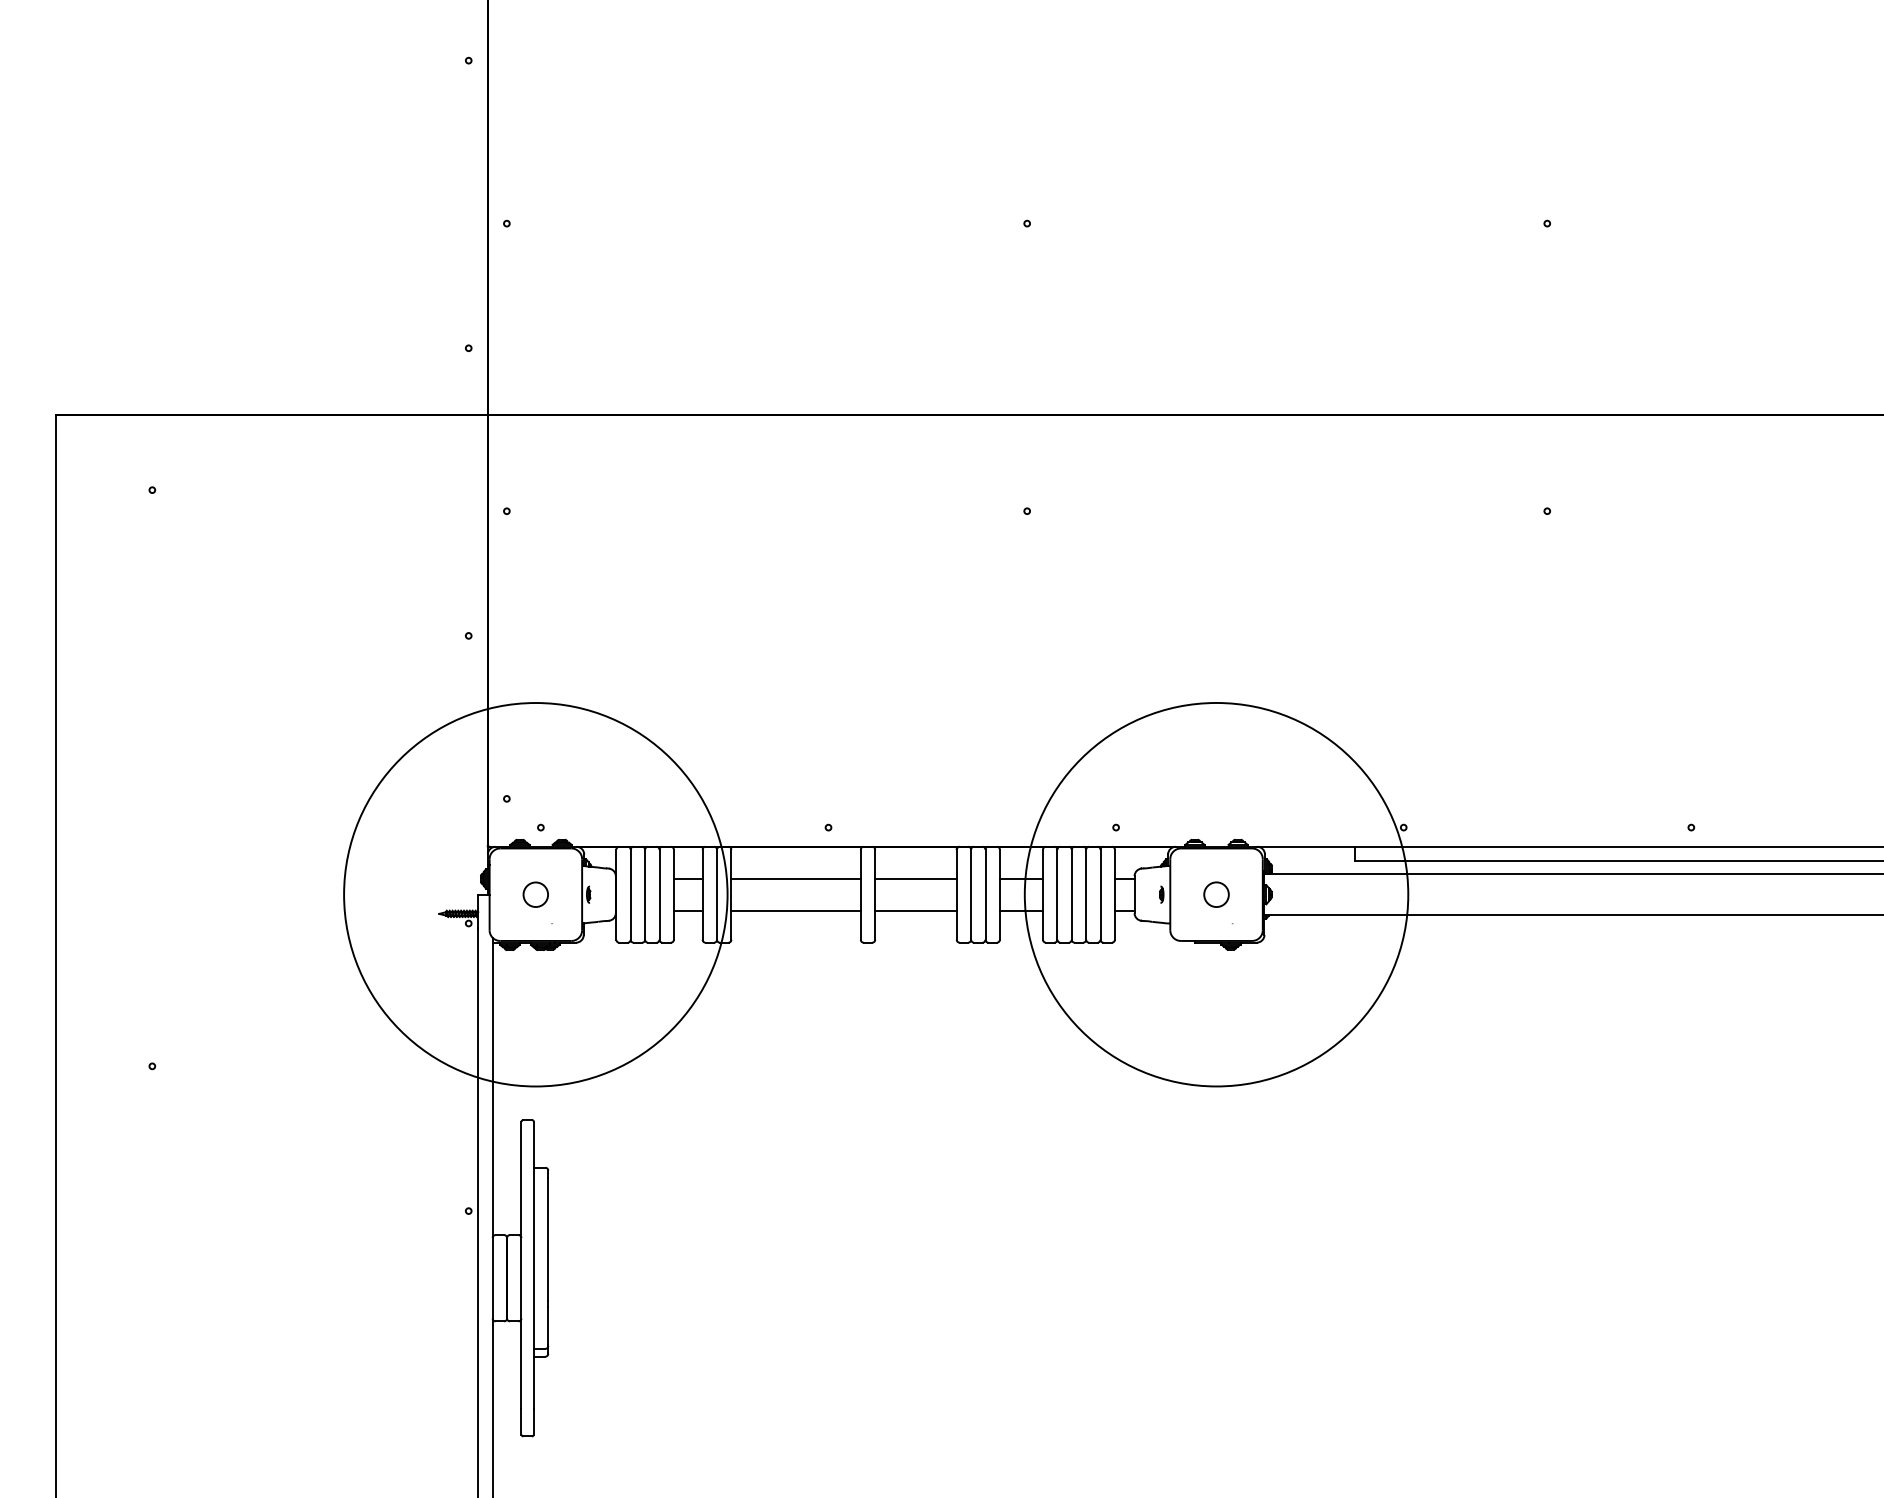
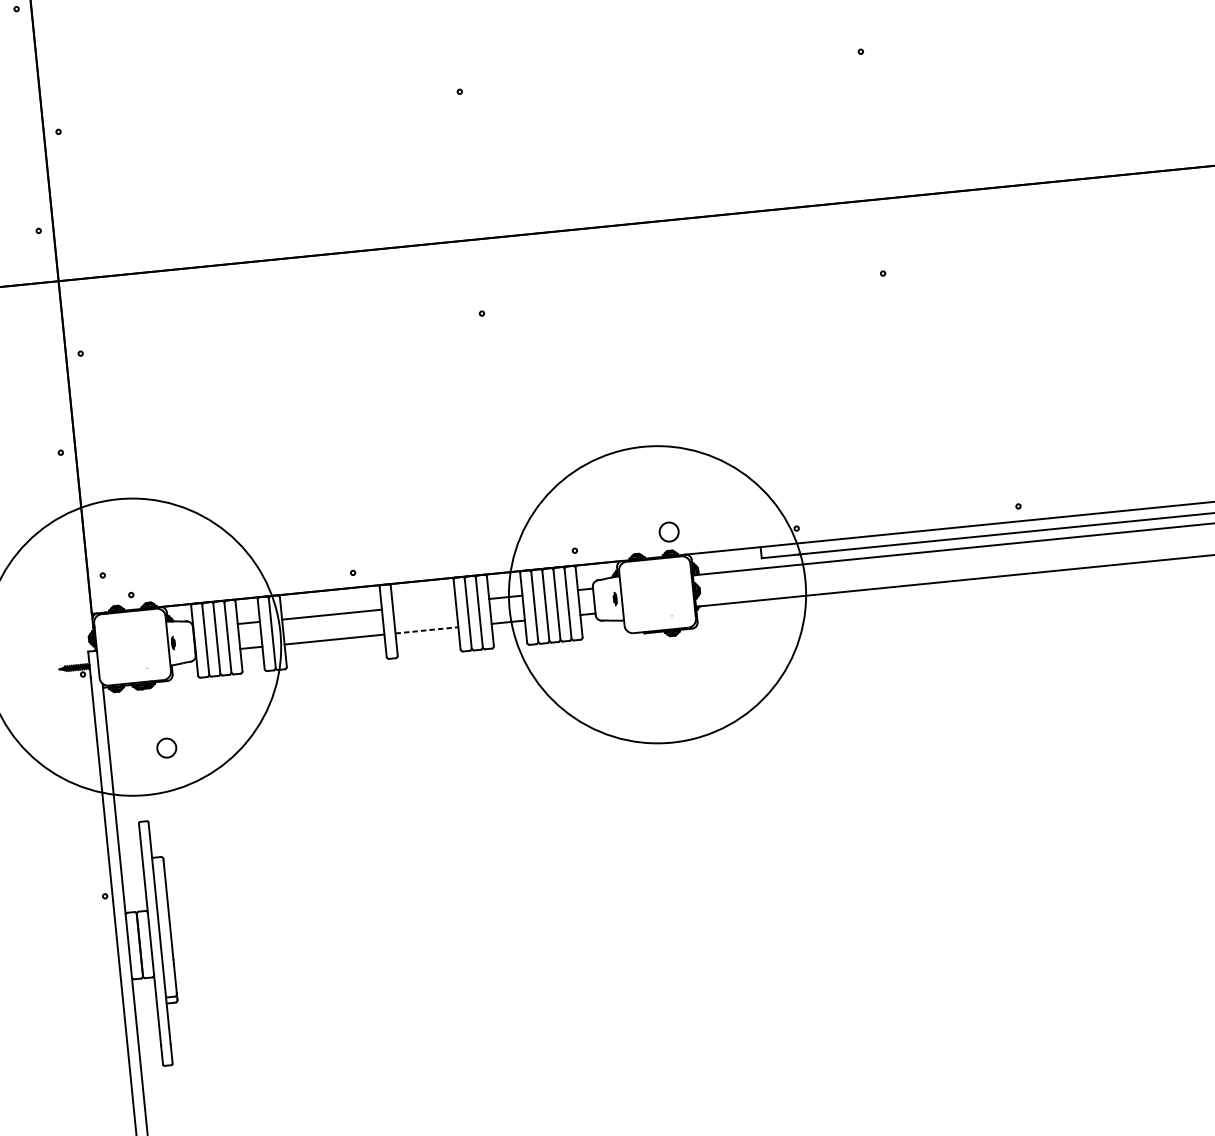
line: (915, 878) -> (424, 605), removed
circle: (535, 894) -> (166, 747), moved
circle: (1216, 894) -> (669, 531), moved
line: (915, 910) -> (426, 630), solid -> dashed

